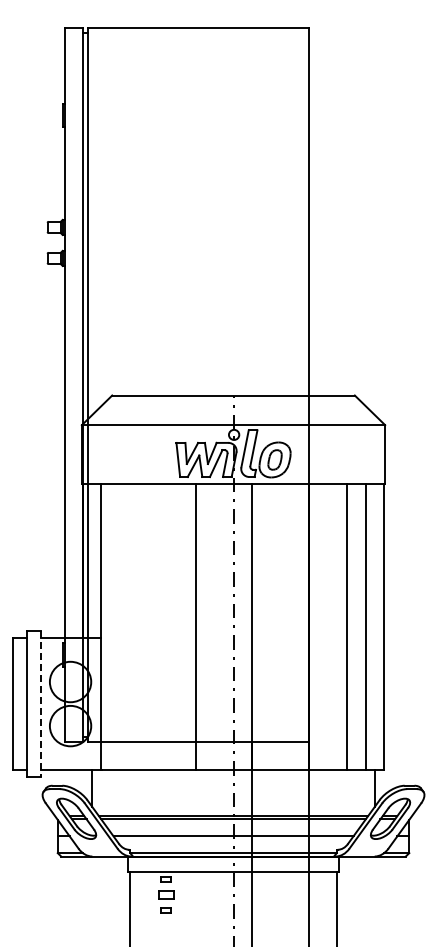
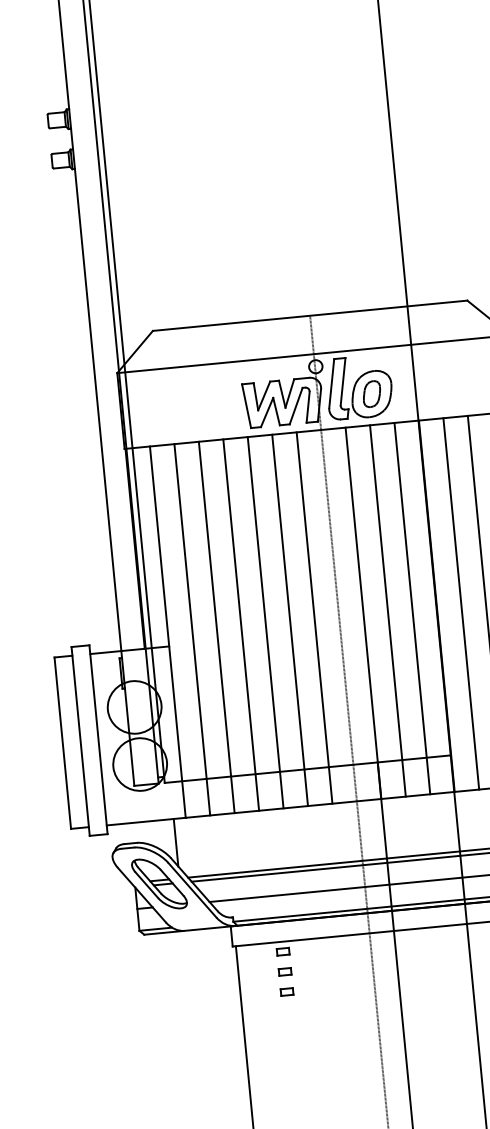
line: (120, 626) -> (192, 629), added
line: (139, 626) -> (217, 626), added
line: (158, 626) -> (241, 624), added
line: (176, 626) -> (265, 622), added
line: (214, 626) -> (314, 617), added
line: (271, 626) -> (388, 610), added
line: (290, 626) -> (412, 608), added
line: (327, 626) -> (460, 603), added
line: (40, 704) -> (98, 740), dashed -> solid
part: (165, 895) -> (284, 972), size x0.62

